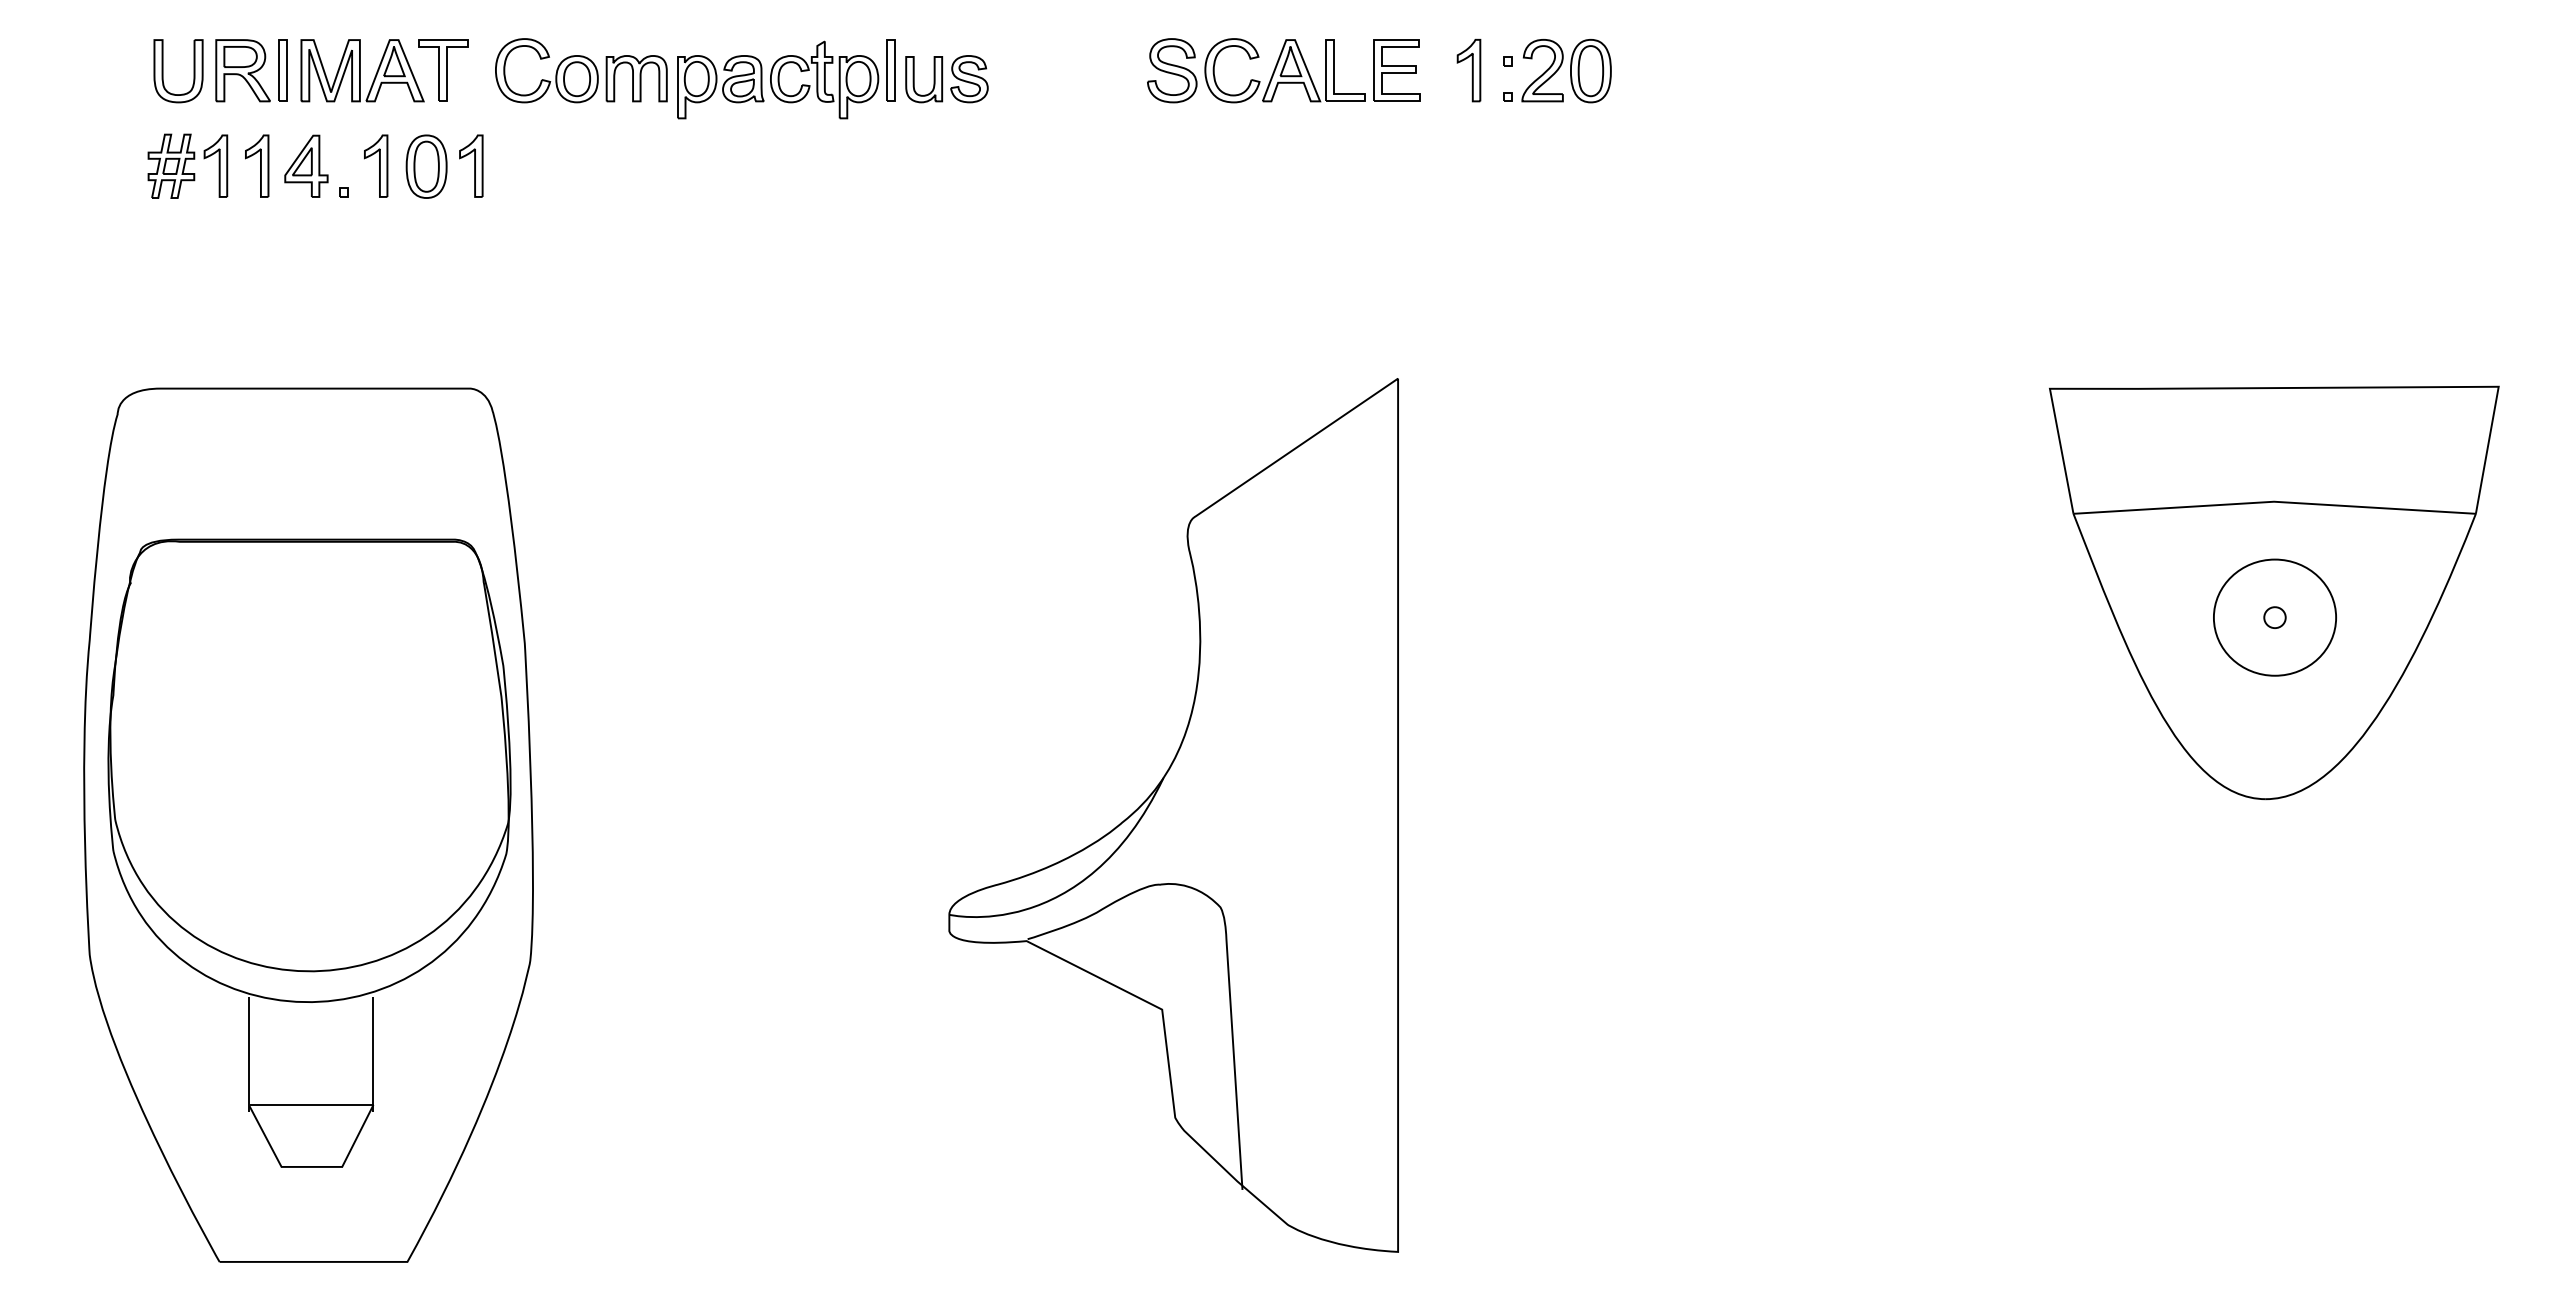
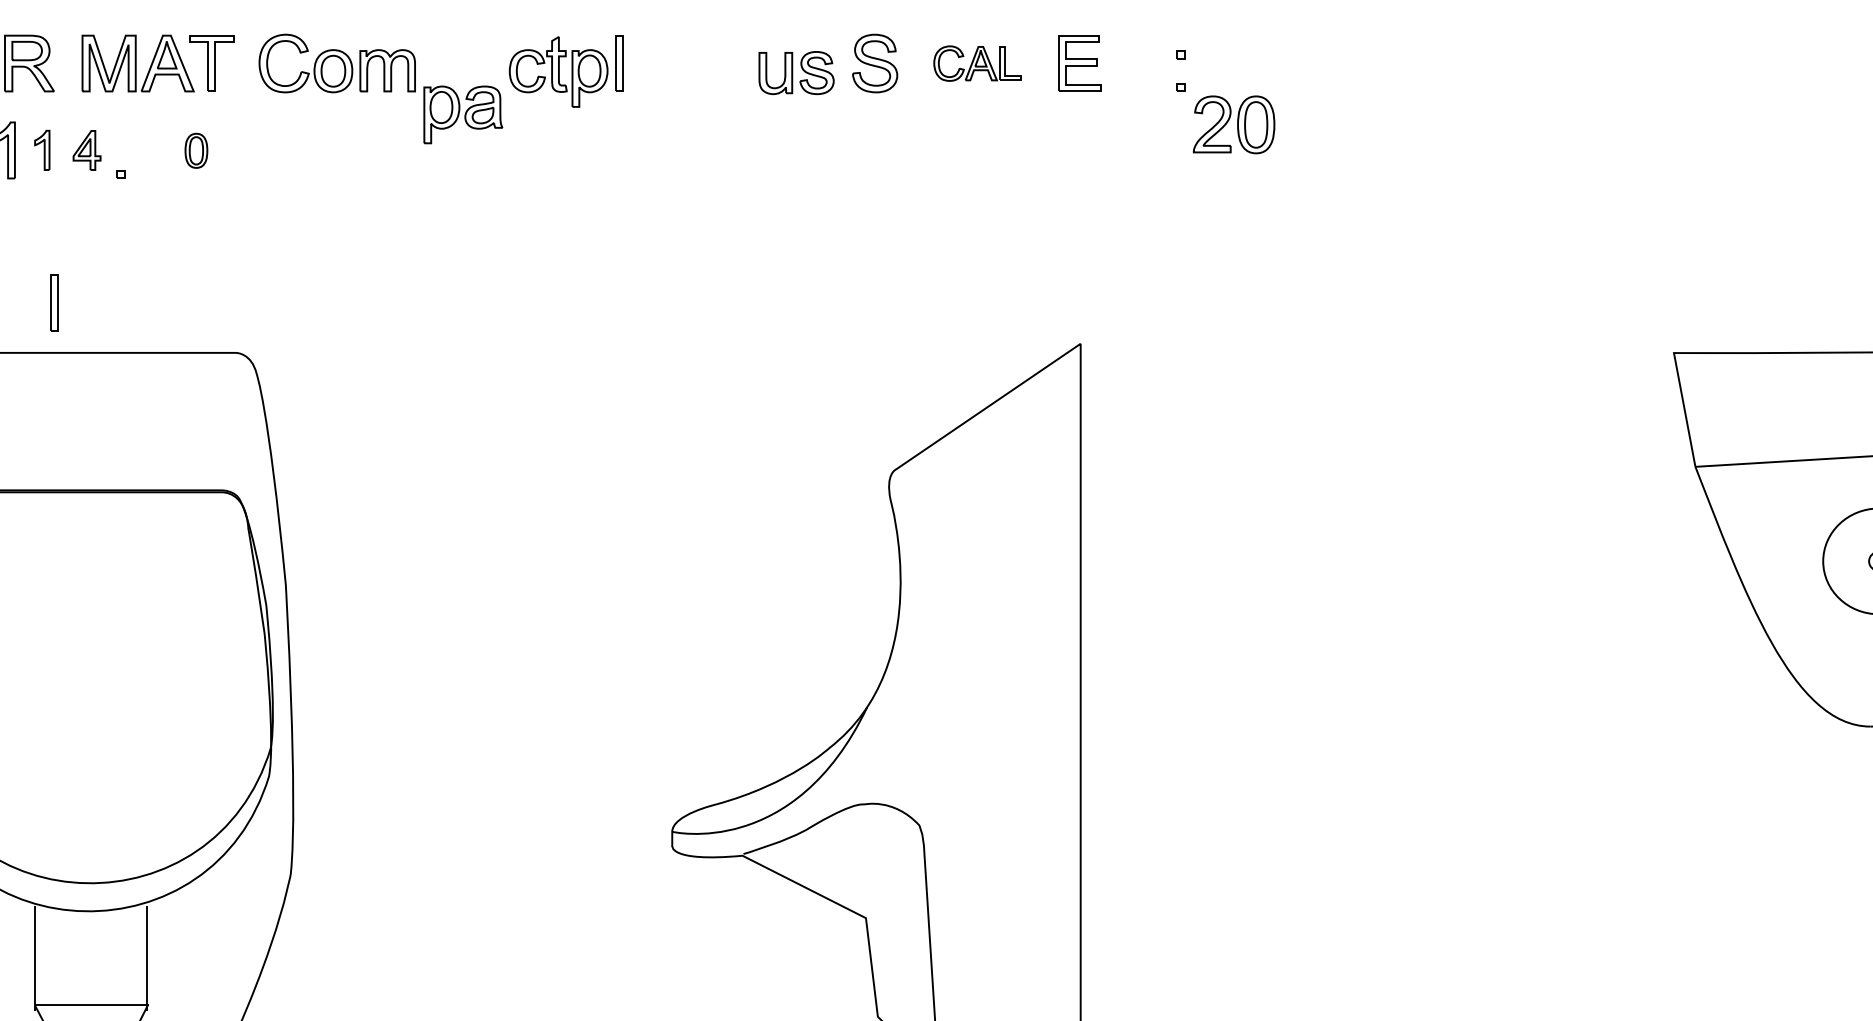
part: (282, 70) -> (53, 302), moved
part: (1284, 70) -> (977, 63), size x0.6
part: (1468, 70) -> (1144, 63), removed
part: (1566, 71) -> (1233, 125), moved
part: (946, 79) -> (796, 73), moved
part: (720, 87) -> (463, 115), moved
part: (257, 165) -> (42, 149), size x0.7
part: (306, 165) -> (87, 149), size x0.7
part: (376, 165) -> (150, 149), removed
part: (471, 165) -> (237, 149), removed
part: (426, 166) -> (196, 150), size x0.6

